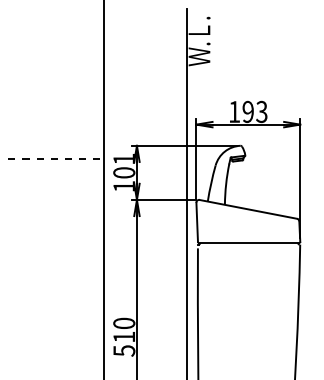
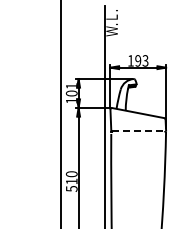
line: (54, 159) -> (34, 86), removed
line: (248, 243) -> (138, 131), solid -> dashed

